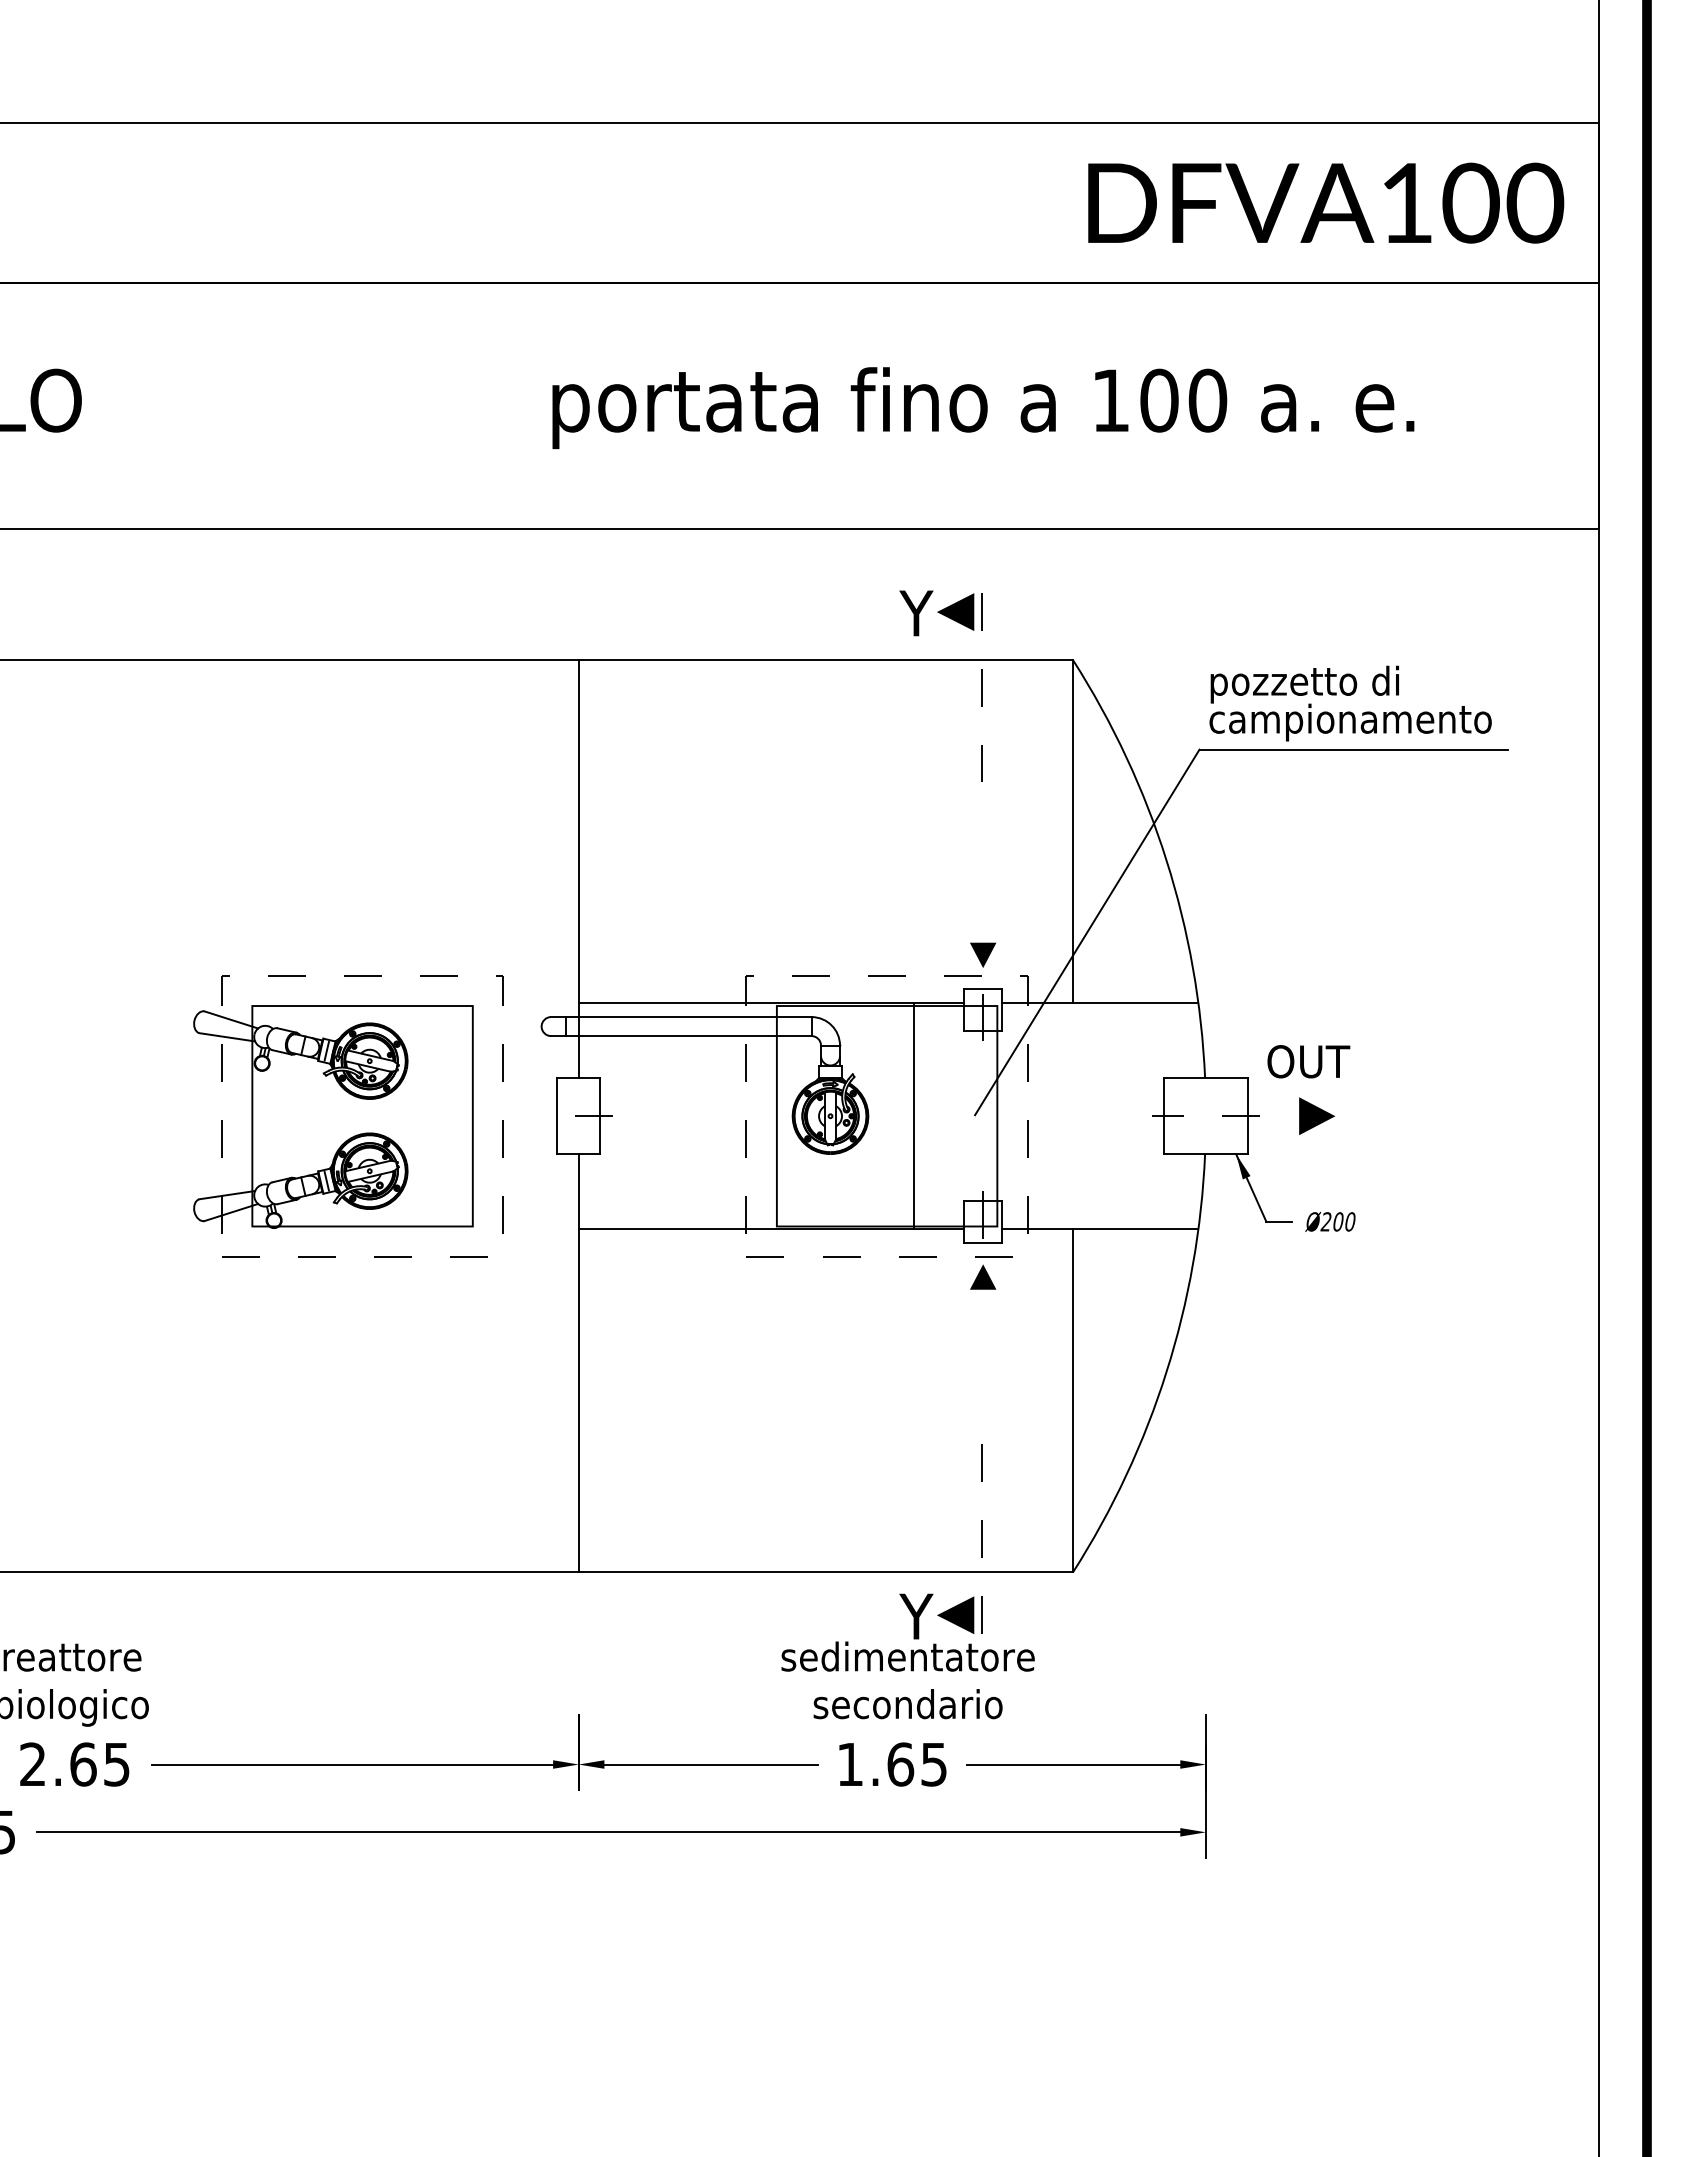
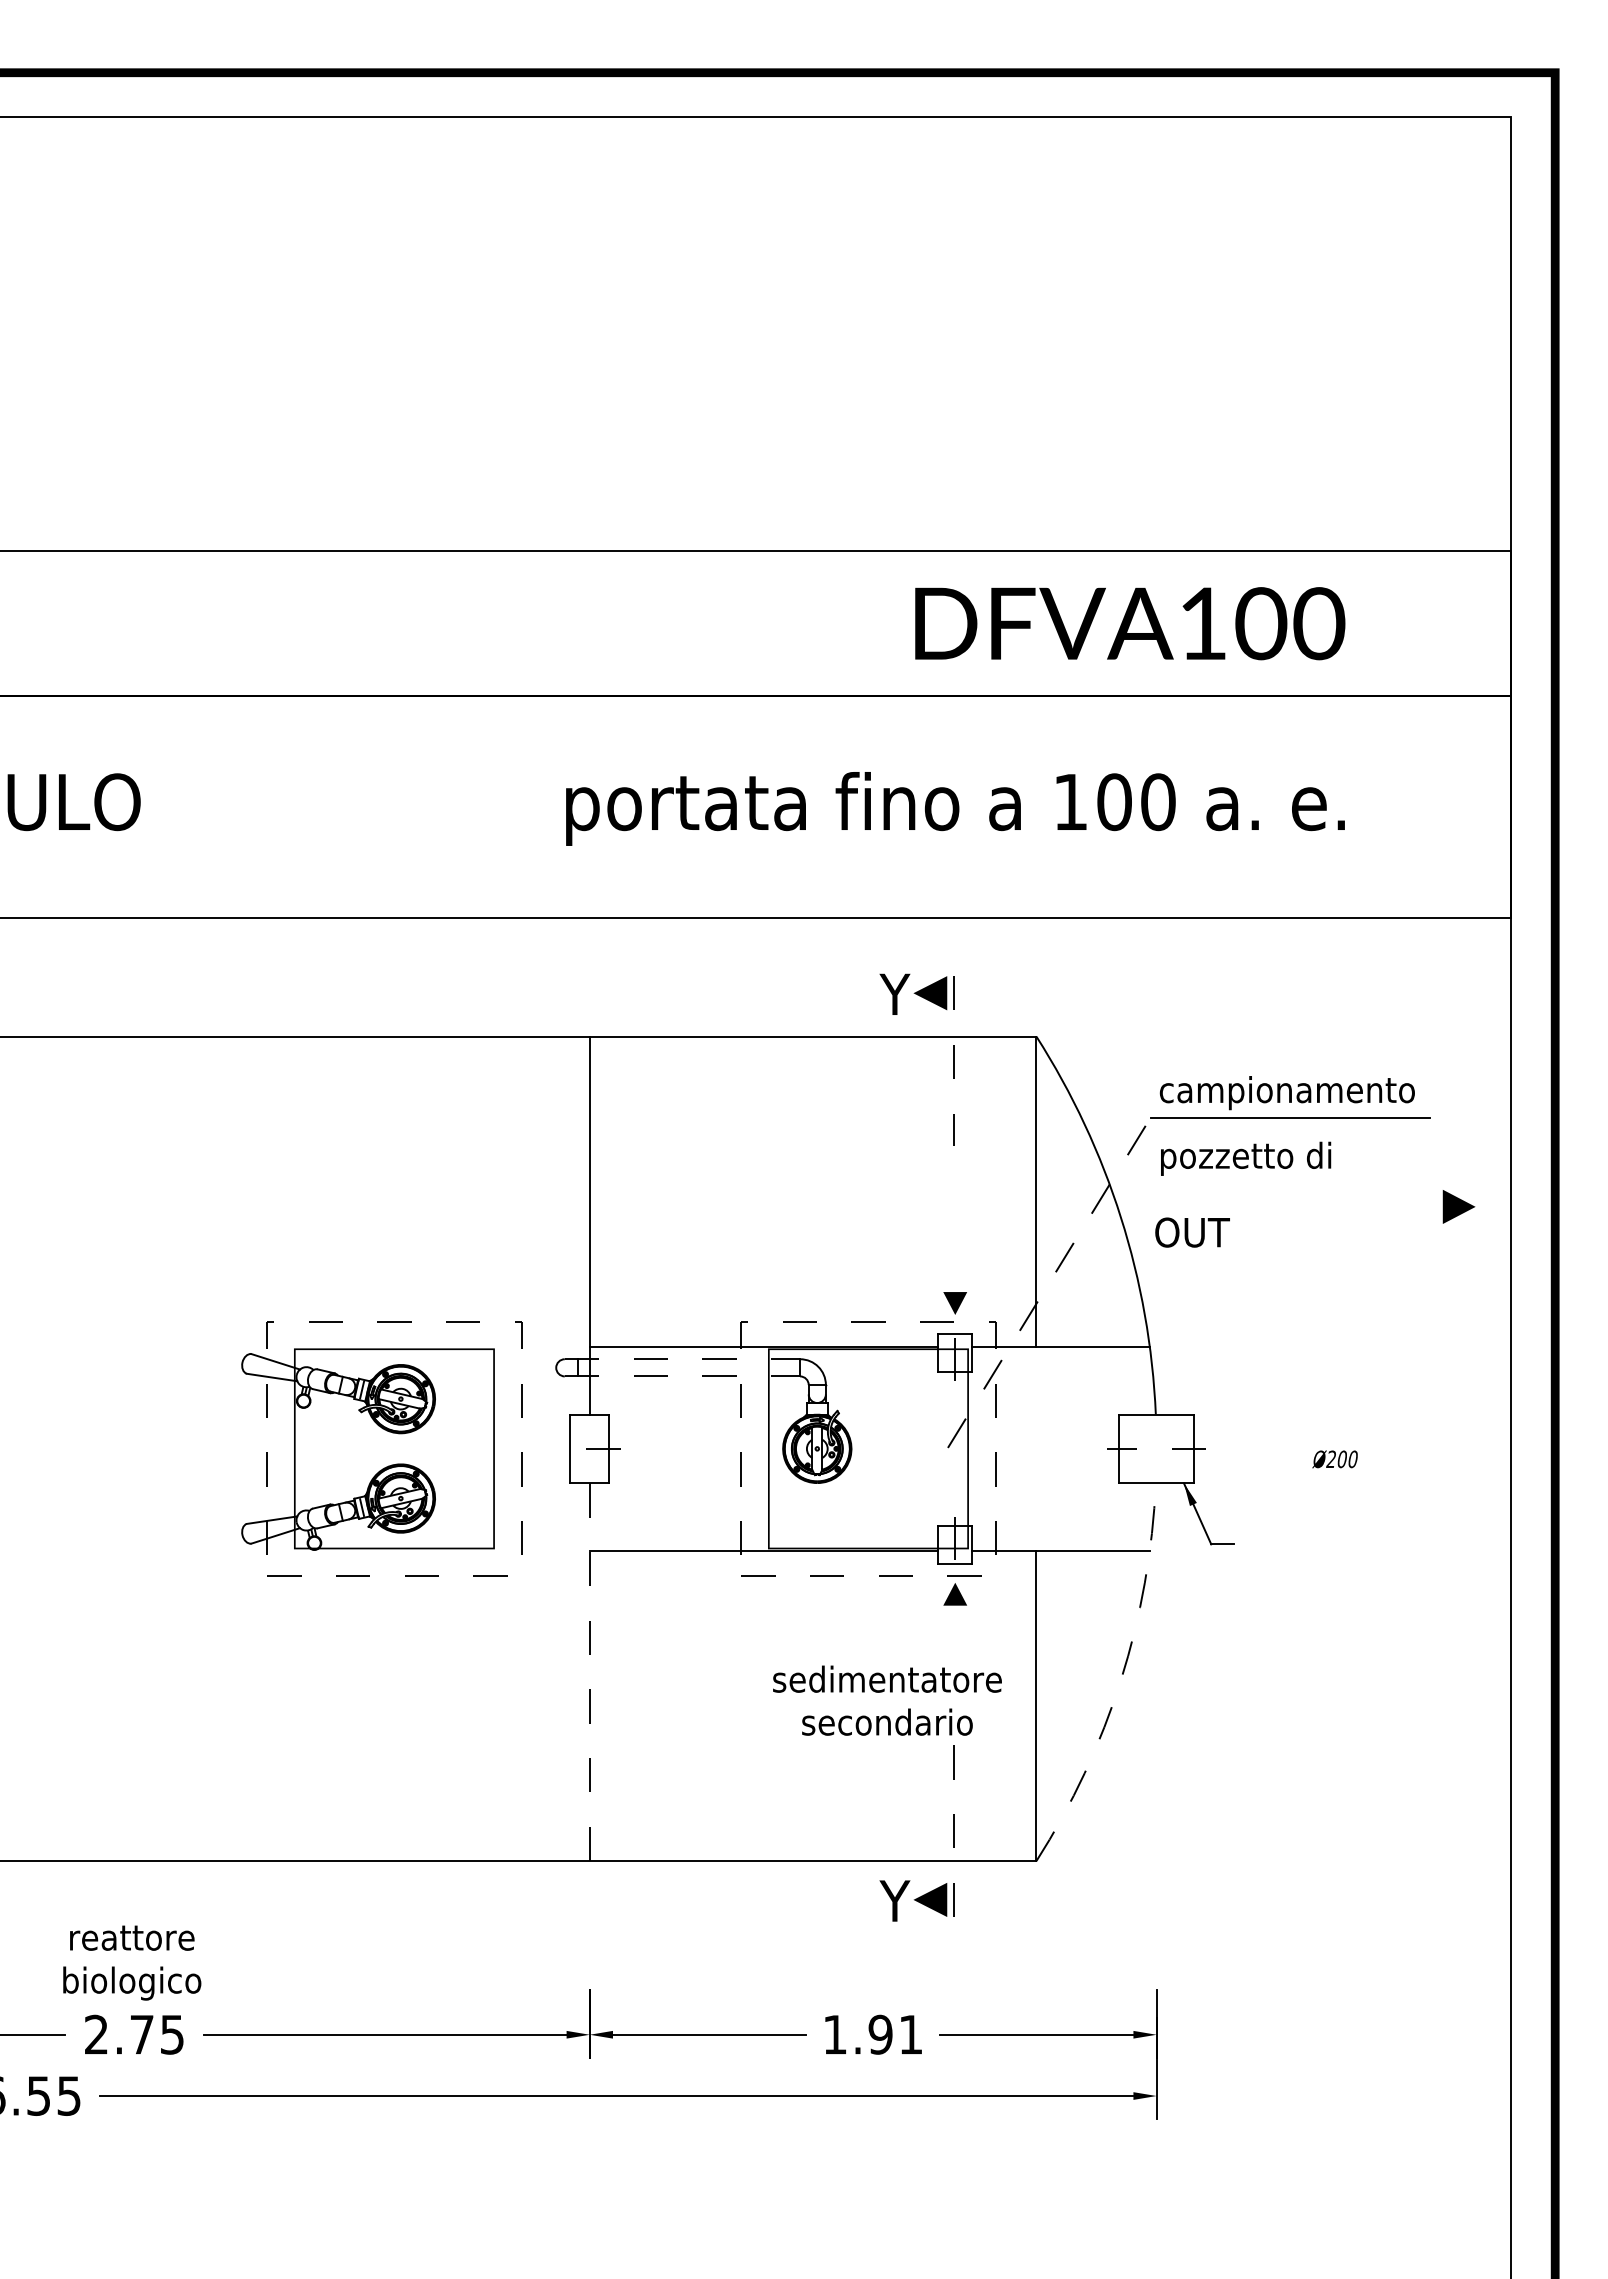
text: (1326, 202) -> (1130, 623), moved
text: (1305, 684) -> (1246, 1158), moved
line: (1087, 932) -> (1049, 1282), solid -> dashed
line: (681, 1017) -> (682, 1359), solid -> dashed
line: (681, 1036) -> (682, 1376), solid -> dashed
text: (1308, 1061) -> (1192, 1232), moved
line: (913, 1115) -> (892, 1448), removed
line: (1316, 1115) -> (1458, 1206), moved
text: (1329, 1222) -> (1334, 1459), moved
line: (578, 1363) -> (589, 1672), solid -> dashed
arc: (1167, 1372) -> (1121, 1680), solid -> dashed
text: (908, 1680) -> (887, 1700), moved
text: (83, 1764) -> (142, 2034), 2.65 -> 2.75
text: (917, 1764) -> (895, 2034), 1.65 -> 1.91

